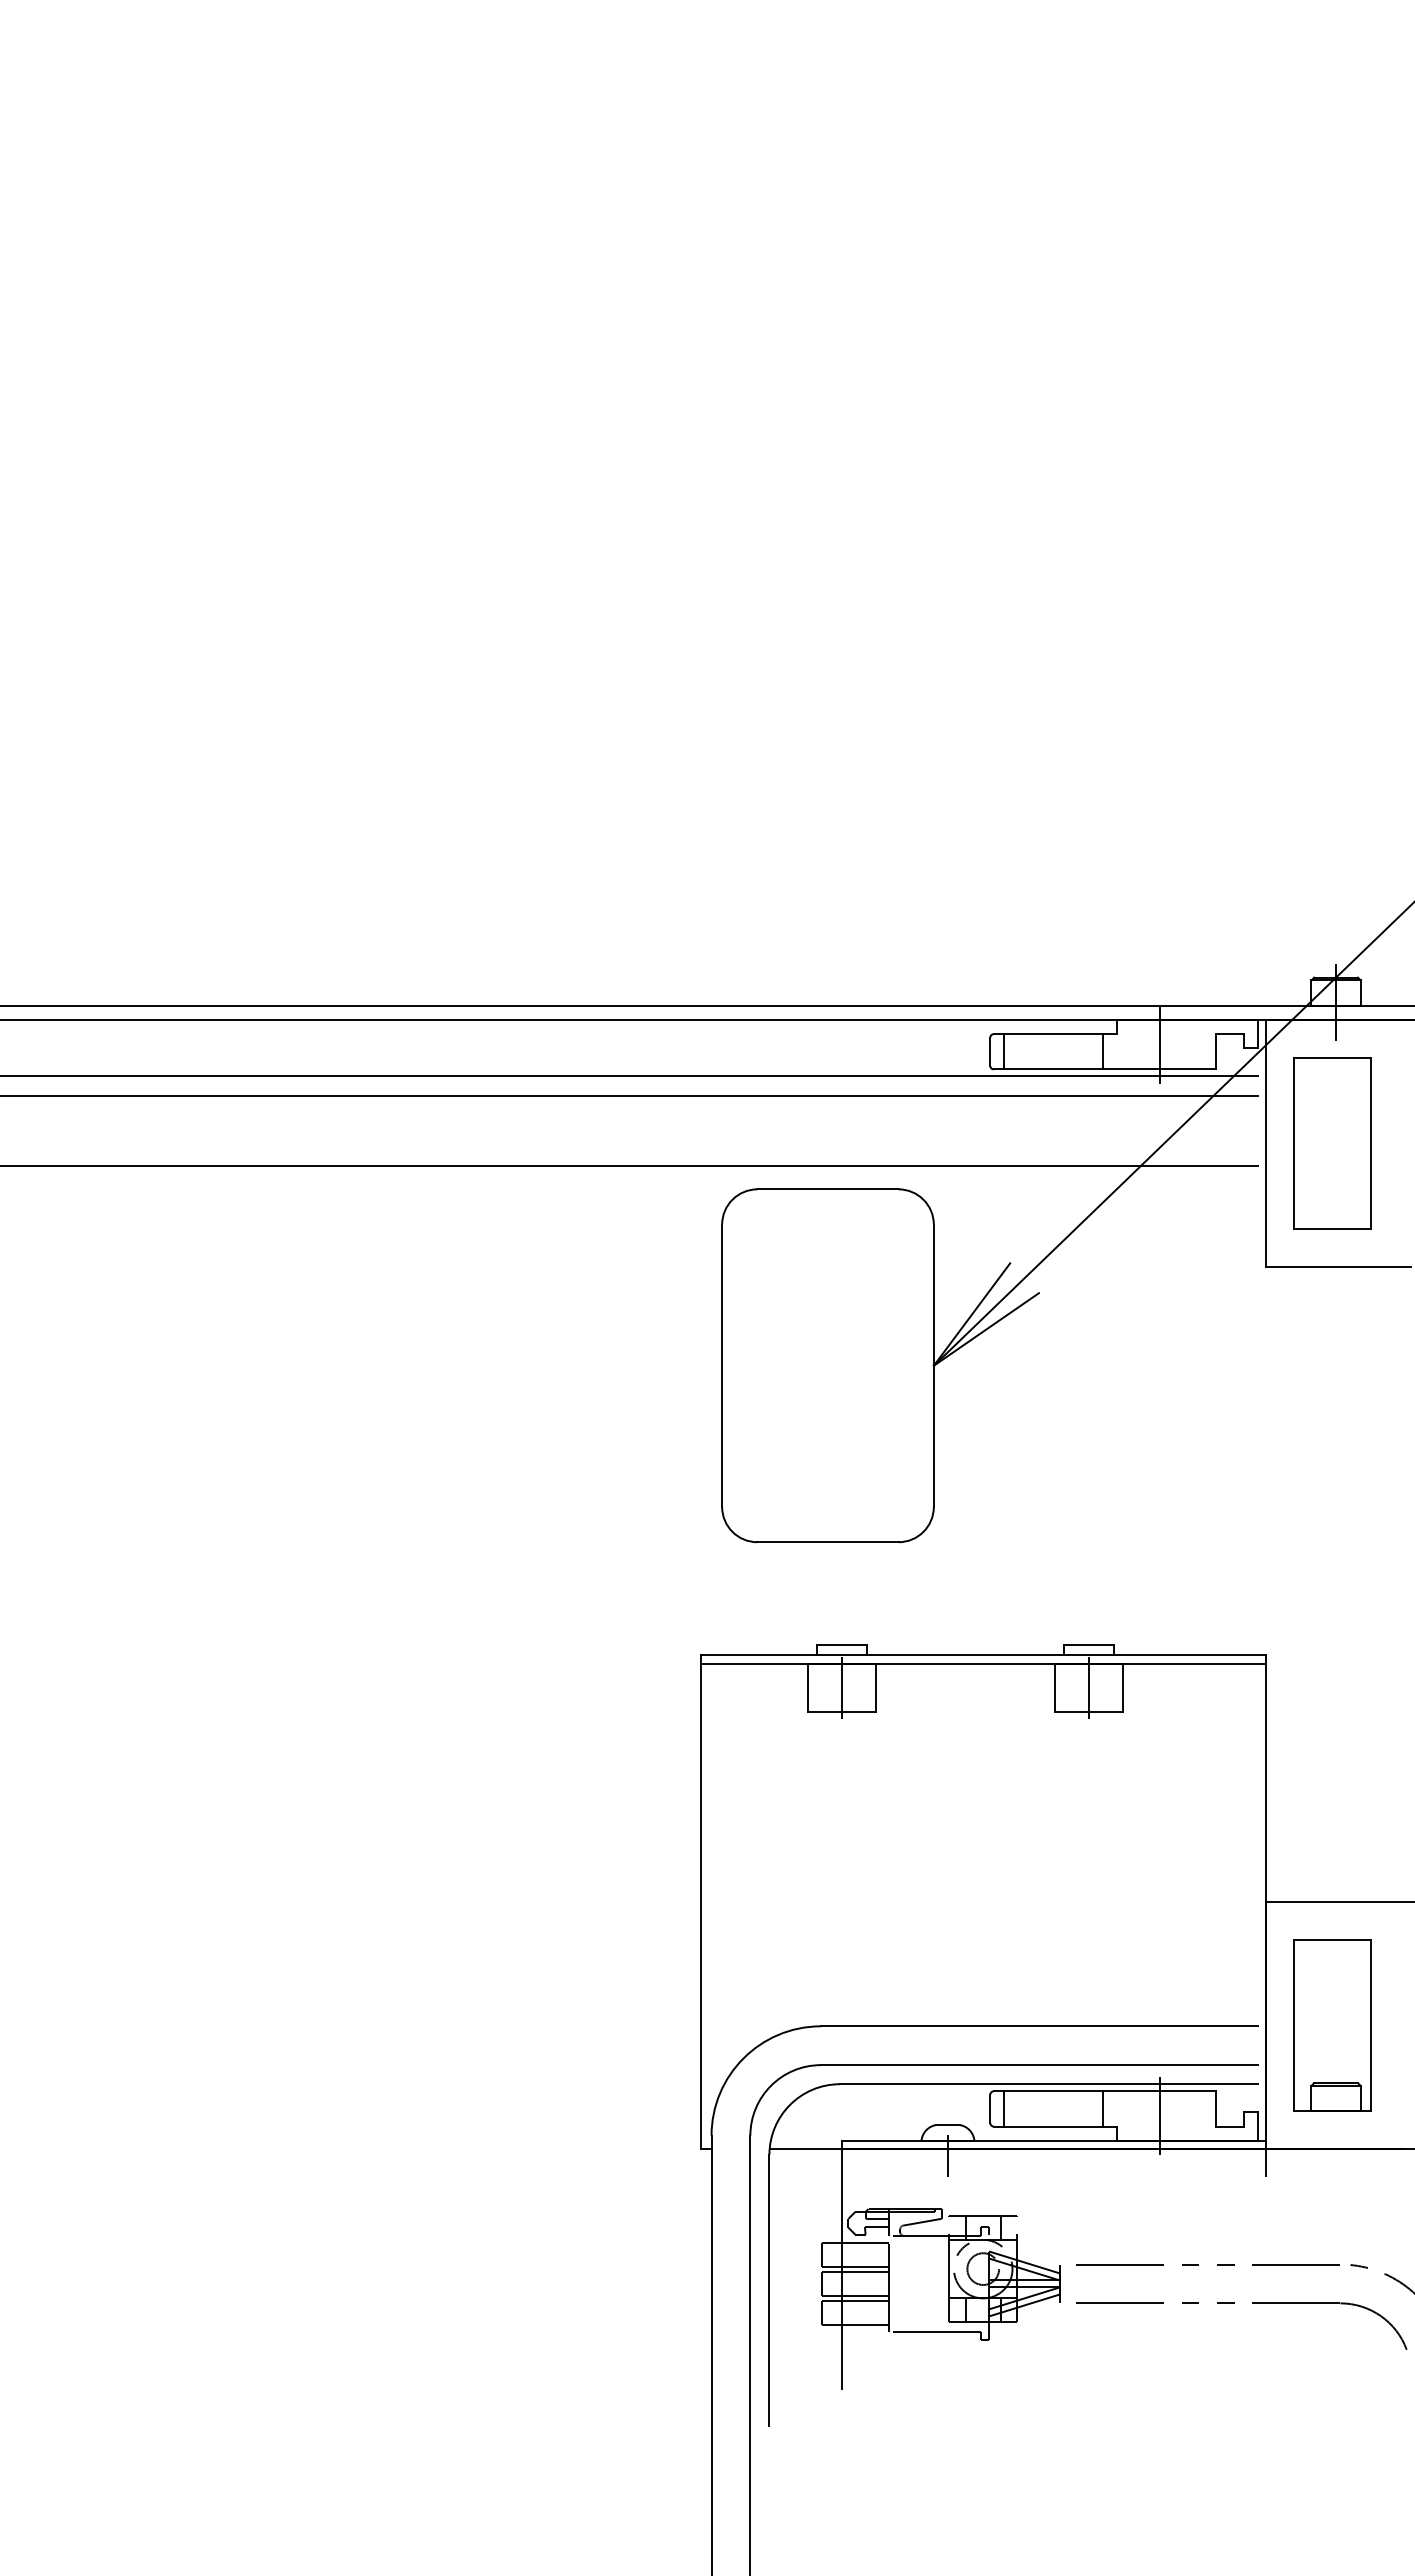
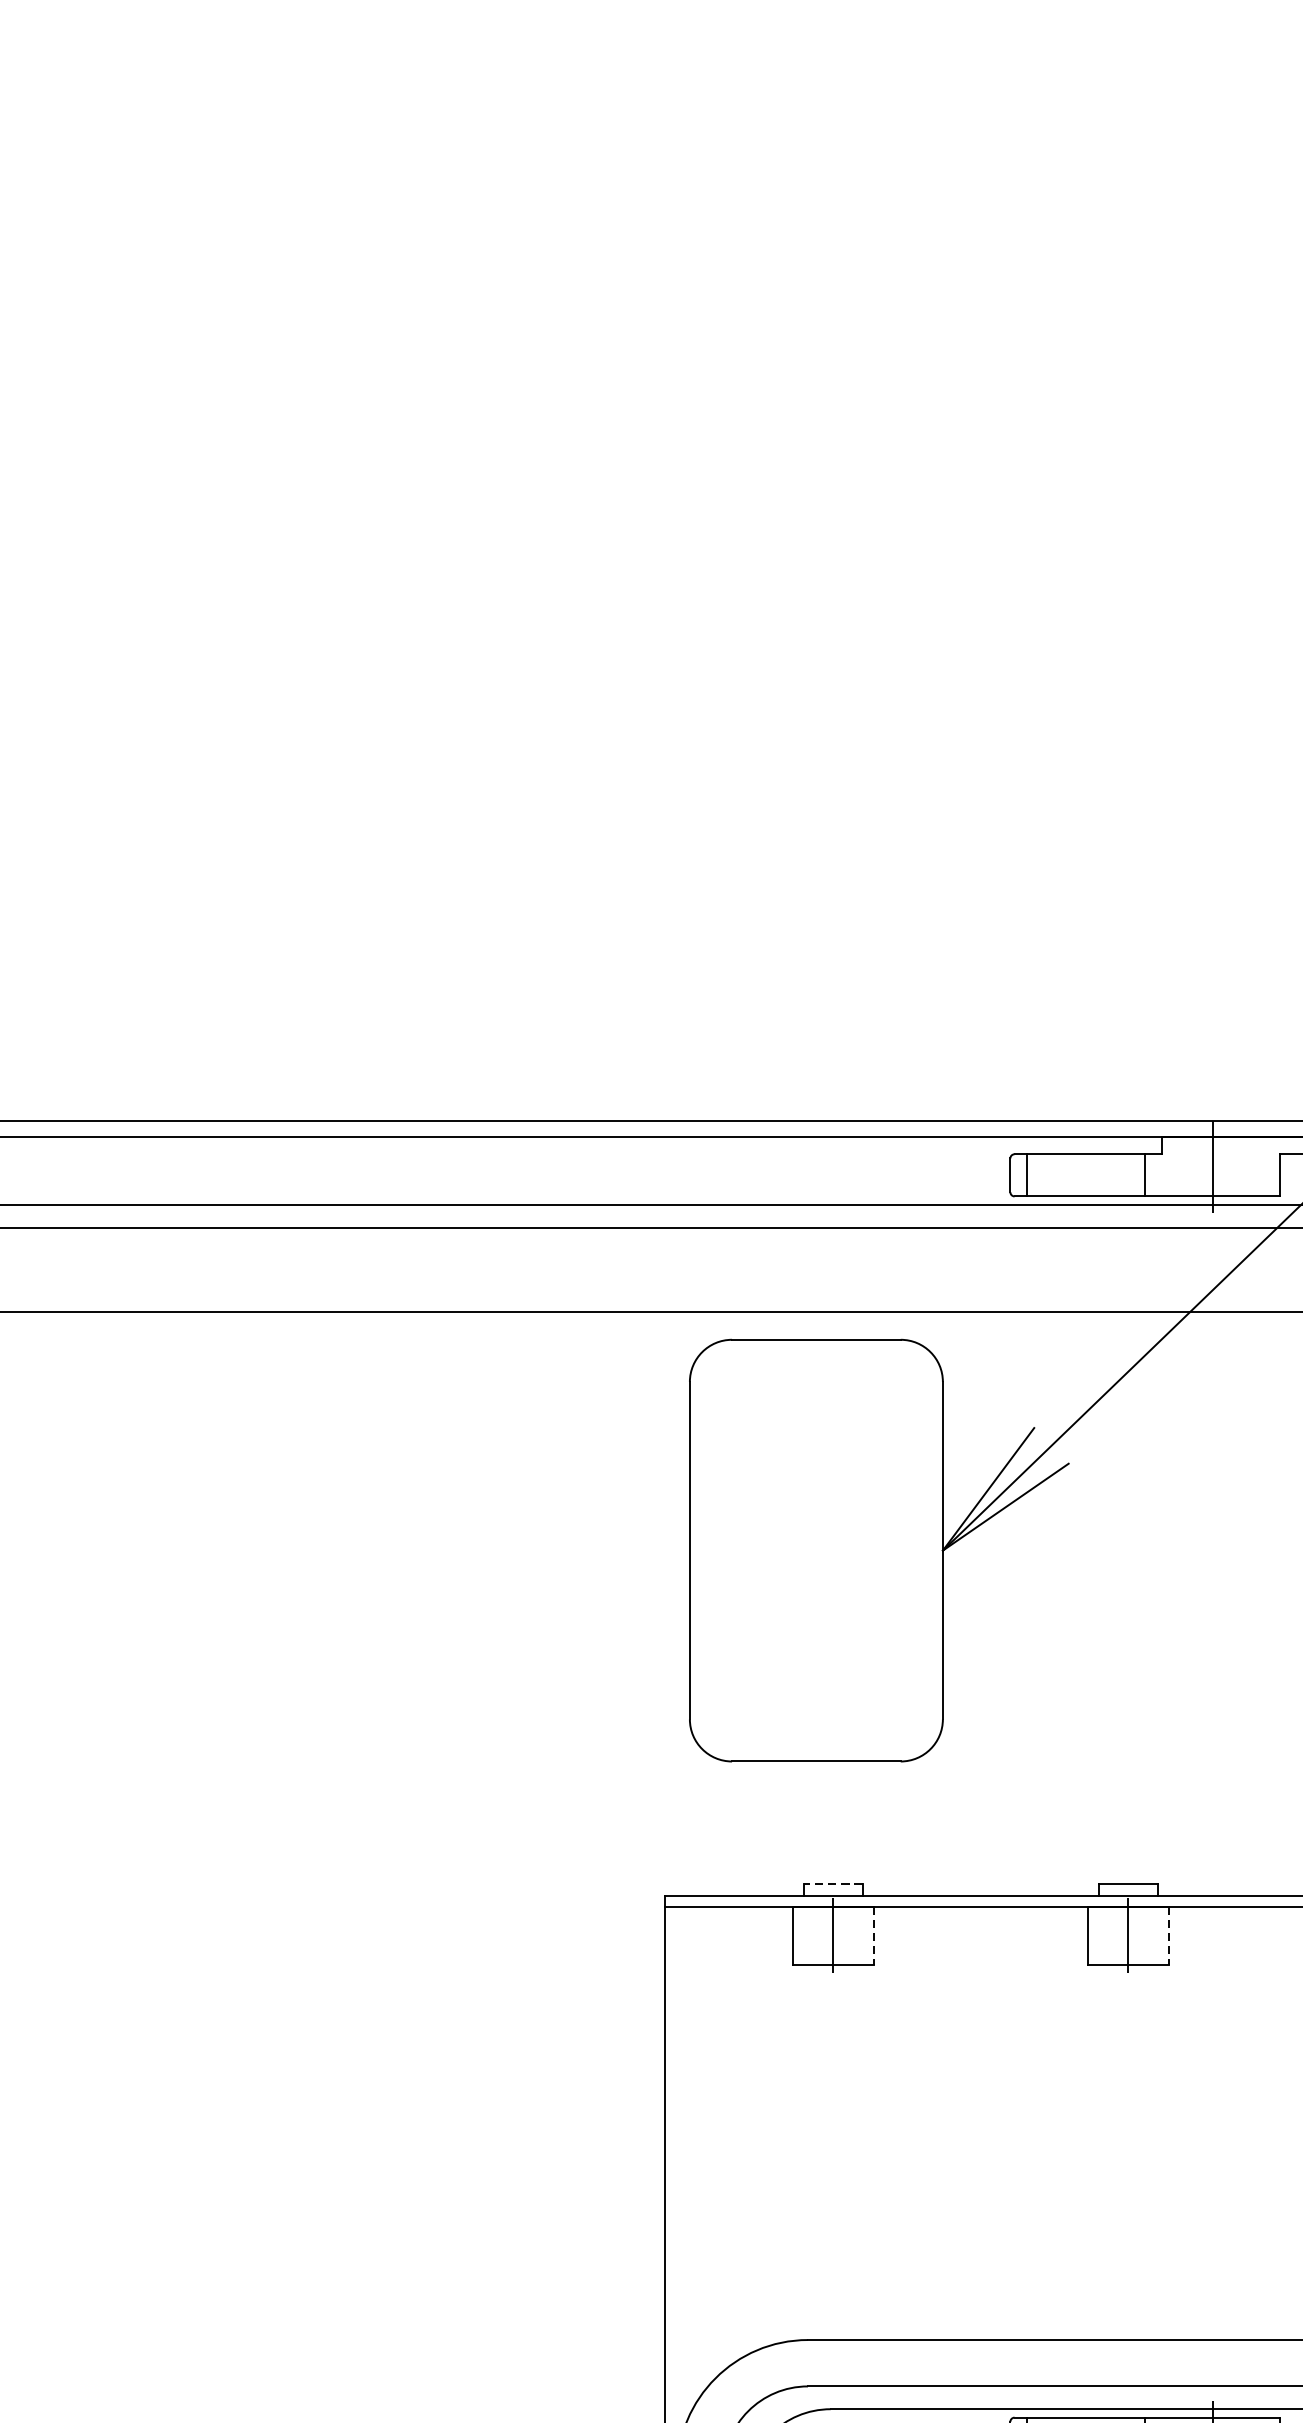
line: (842, 1644) -> (833, 1883), solid -> dashed
line: (875, 1688) -> (873, 1936), solid -> dashed
line: (1122, 1688) -> (1168, 1936), solid -> dashed

